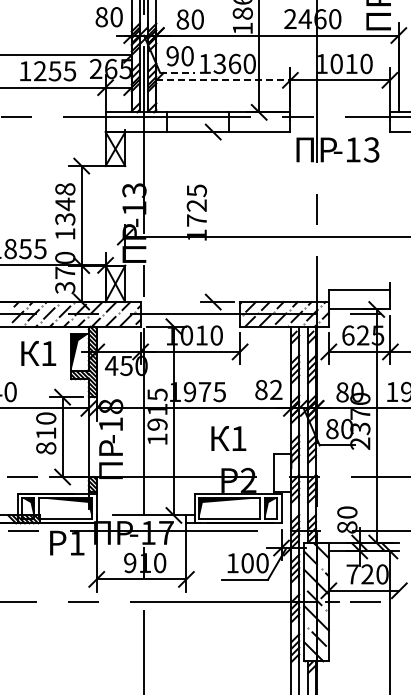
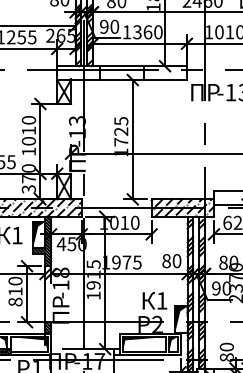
line: (177, 72) -> (107, 38), dashed -> solid
line: (223, 80) -> (139, 43), dashed -> solid
text: (65, 204) -> (29, 130), 1348 -> 1010
line: (213, 217) -> (132, 140), added
text: (276, 390) -> (177, 261), 82 -> 80
text: (332, 429) -> (216, 288), 80 -> 90
text: (228, 438) -> (154, 300), moved
fill: (282, 472) -> (181, 319), added

